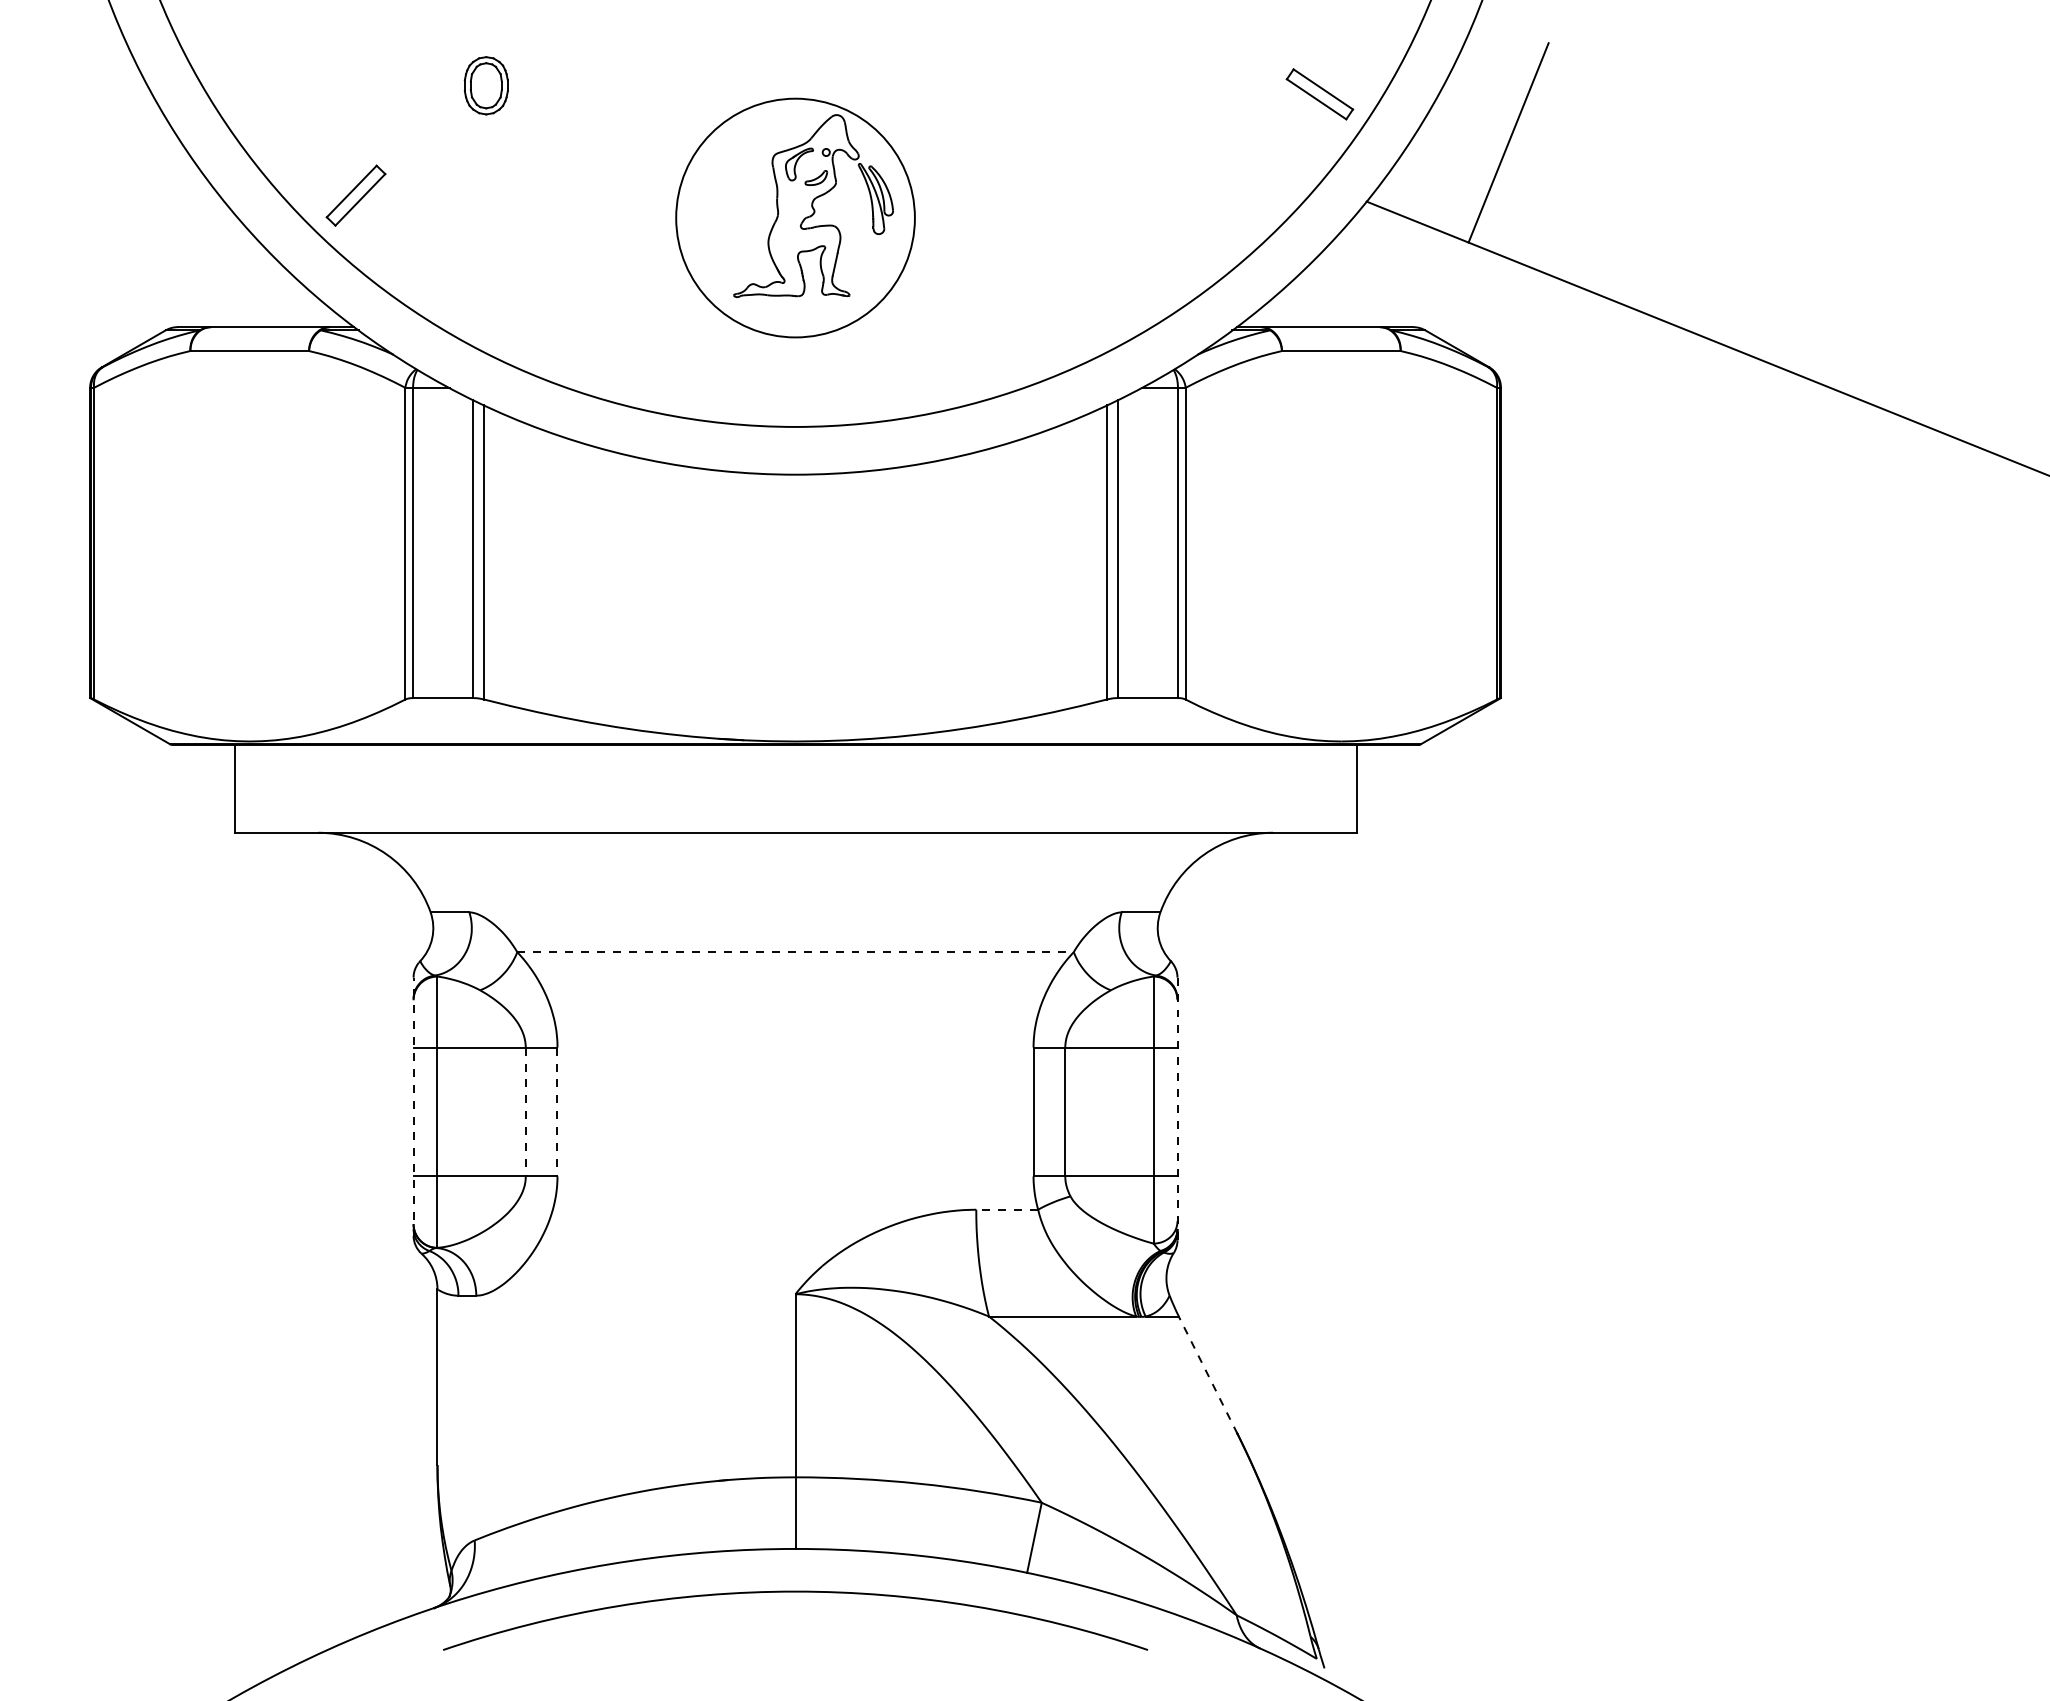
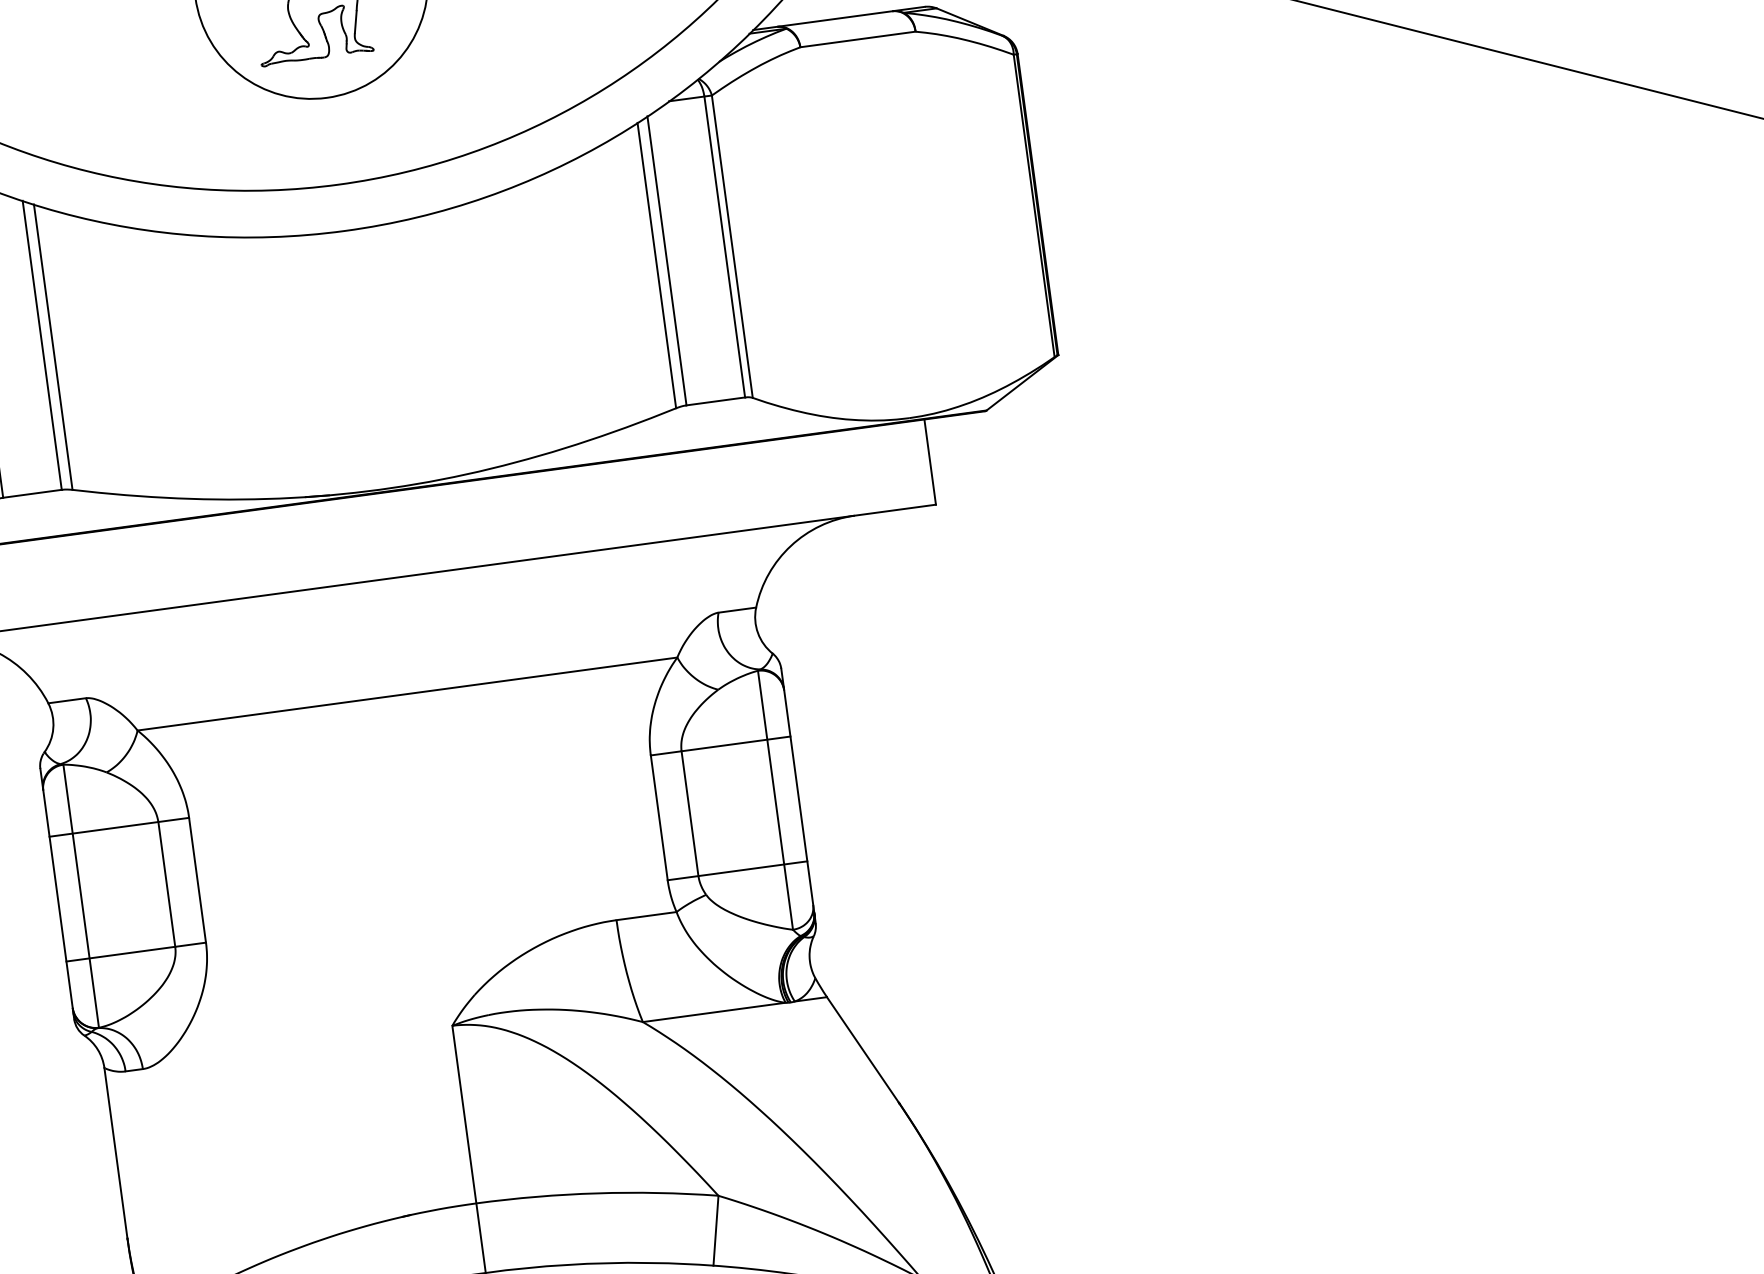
line: (796, 952) -> (408, 694), dashed -> solid
line: (413, 1106) -> (57, 893), dashed -> solid
line: (1177, 1109) -> (798, 796), dashed -> solid
line: (525, 1112) -> (166, 884), dashed -> solid
line: (557, 1112) -> (197, 880), dashed -> solid
line: (1007, 1209) -> (646, 915), dashed -> solid
line: (1208, 1375) -> (863, 1050), dashed -> solid

